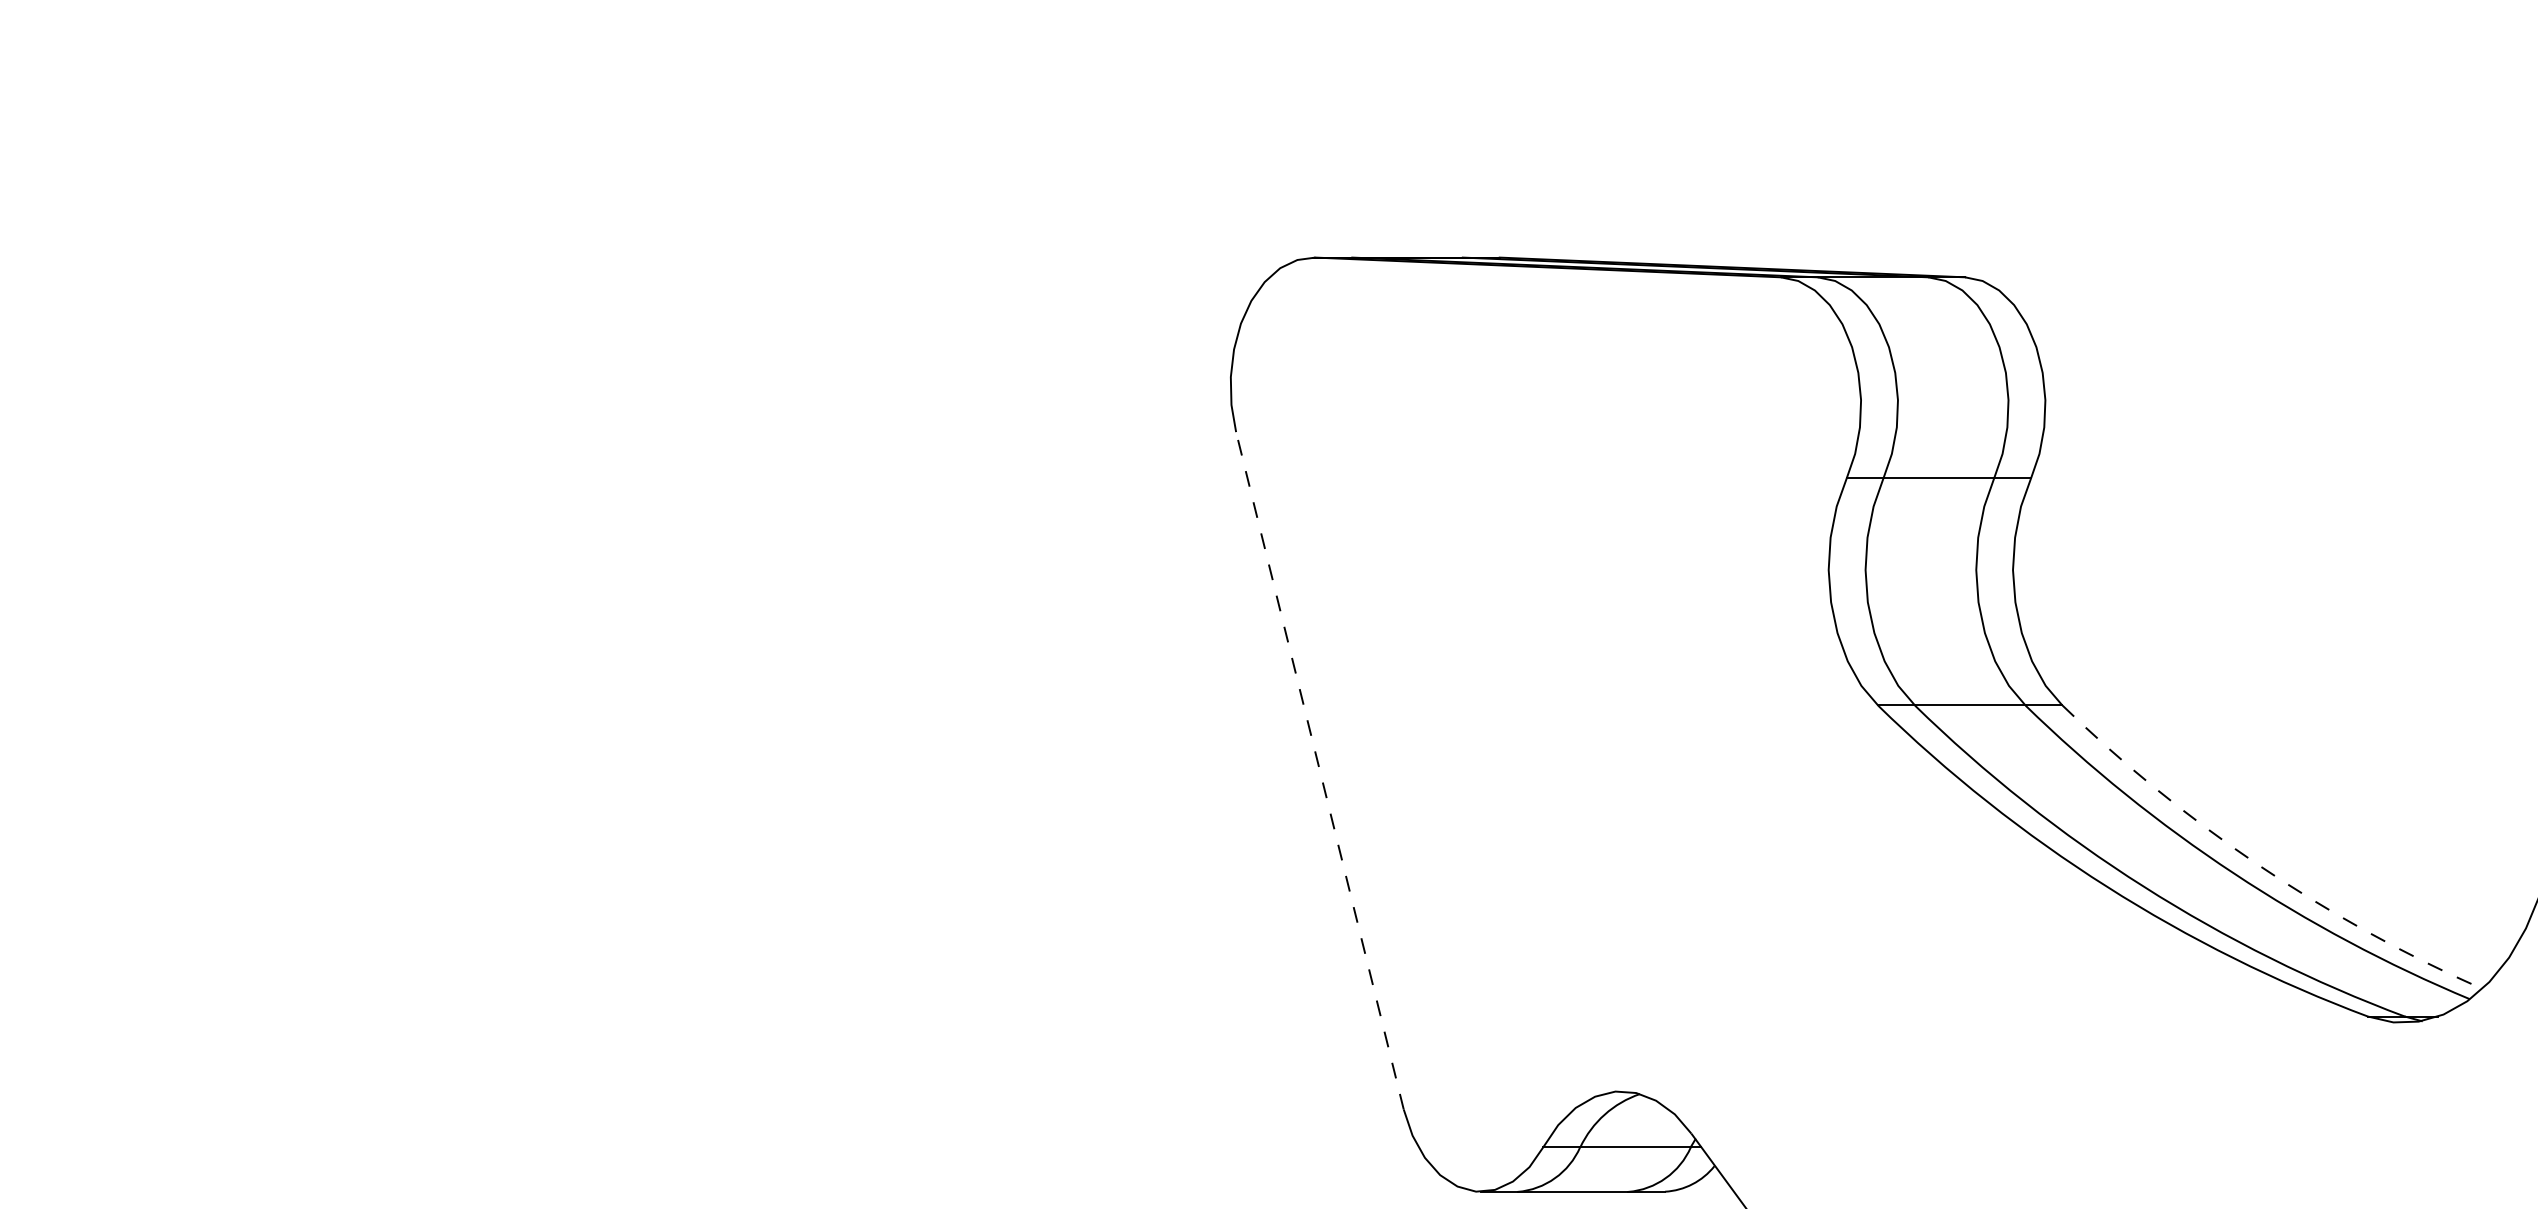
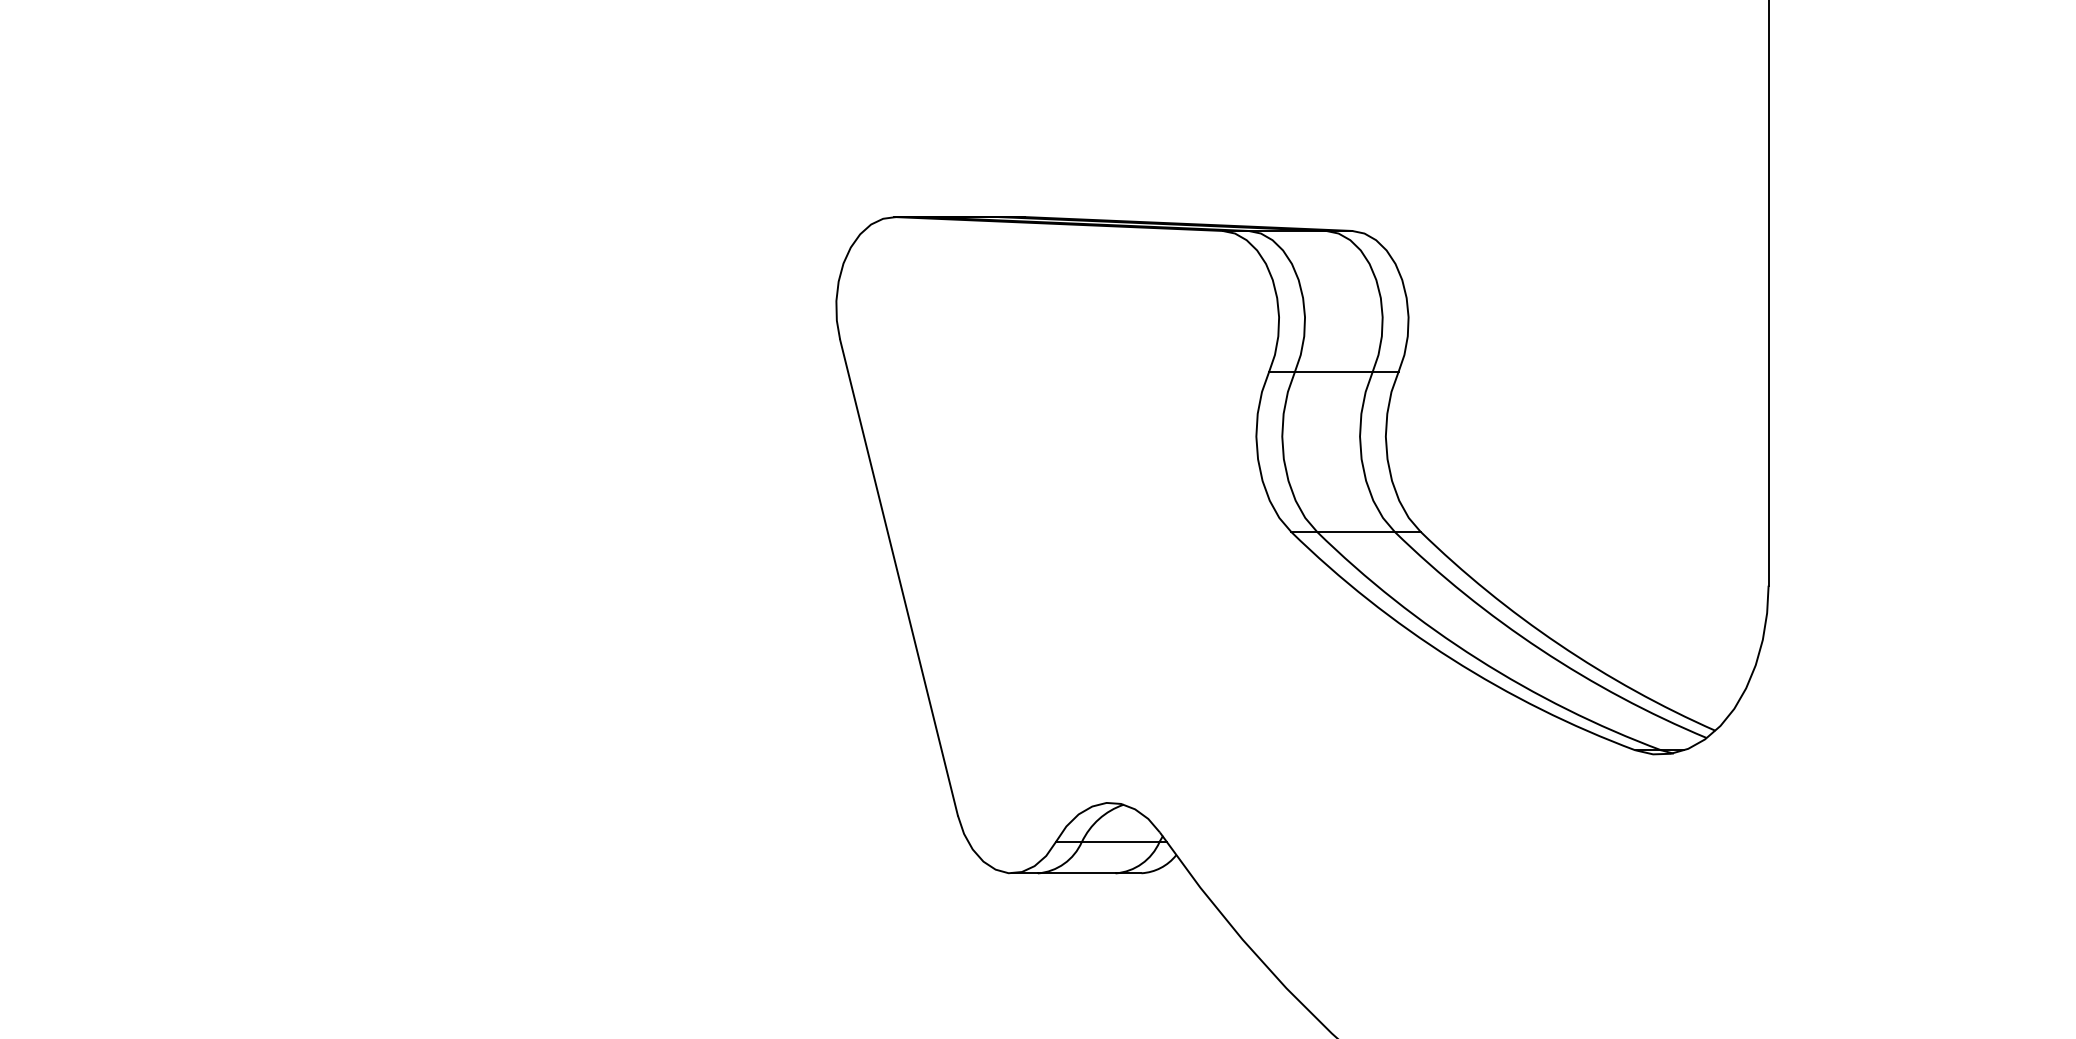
line: (1319, 770) -> (898, 577), dashed -> solid
arc: (2260, 866) -> (1559, 644), dashed -> solid

